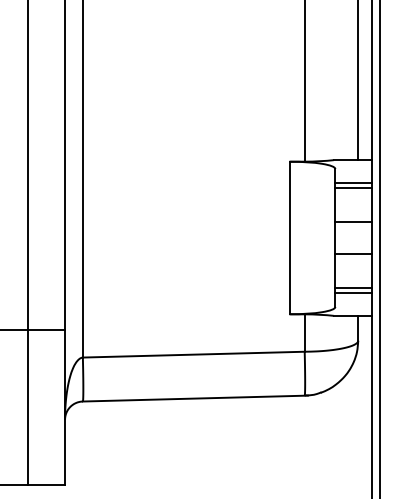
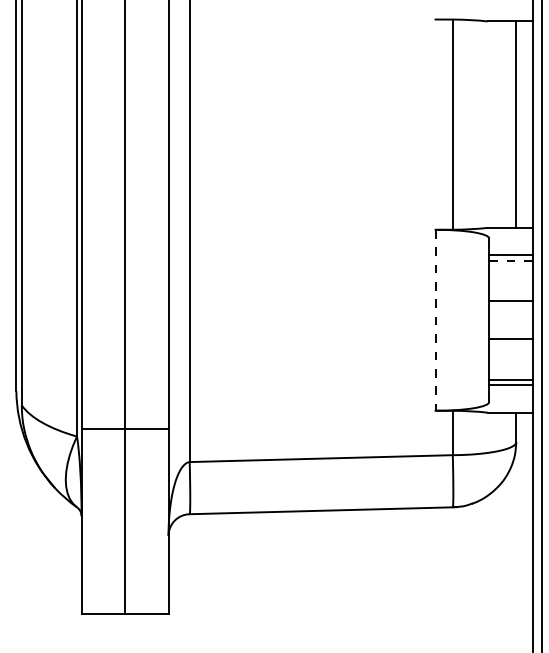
line: (353, 187) -> (510, 260), solid -> dashed
line: (290, 238) -> (435, 320), solid -> dashed

